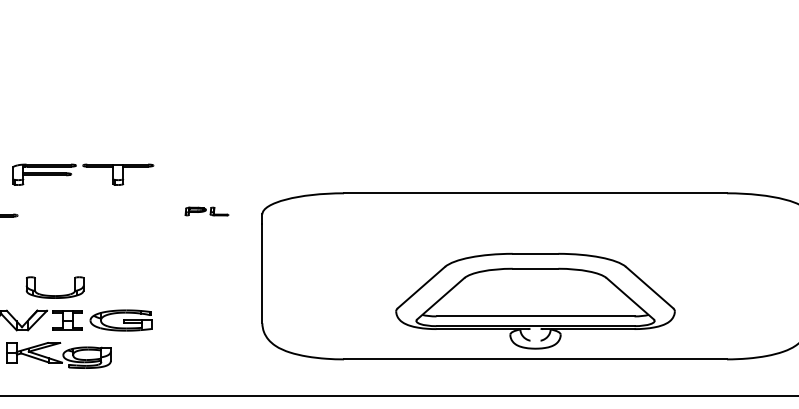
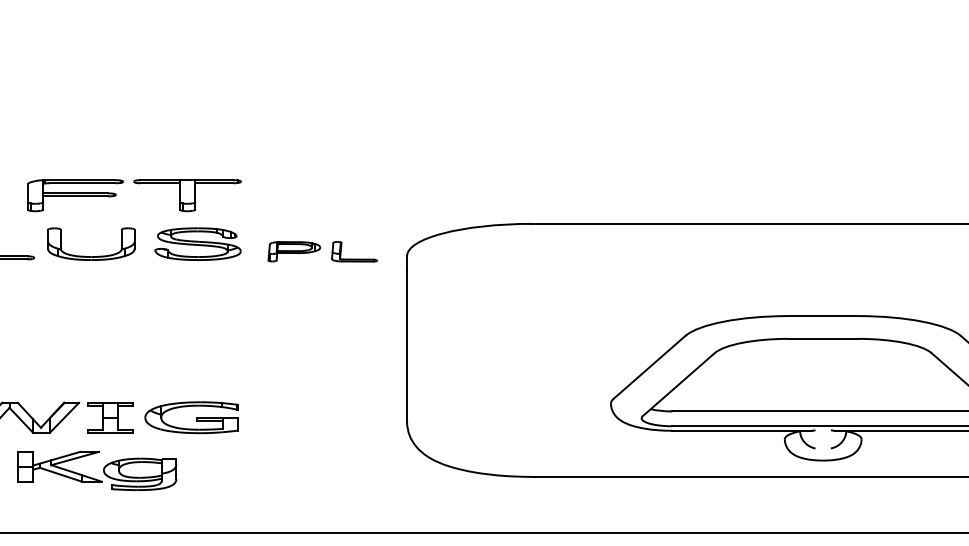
part: (125, 206) -> (198, 243), added
part: (206, 211) -> (321, 251), size x1.67
part: (54, 295) -> (90, 256), moved

